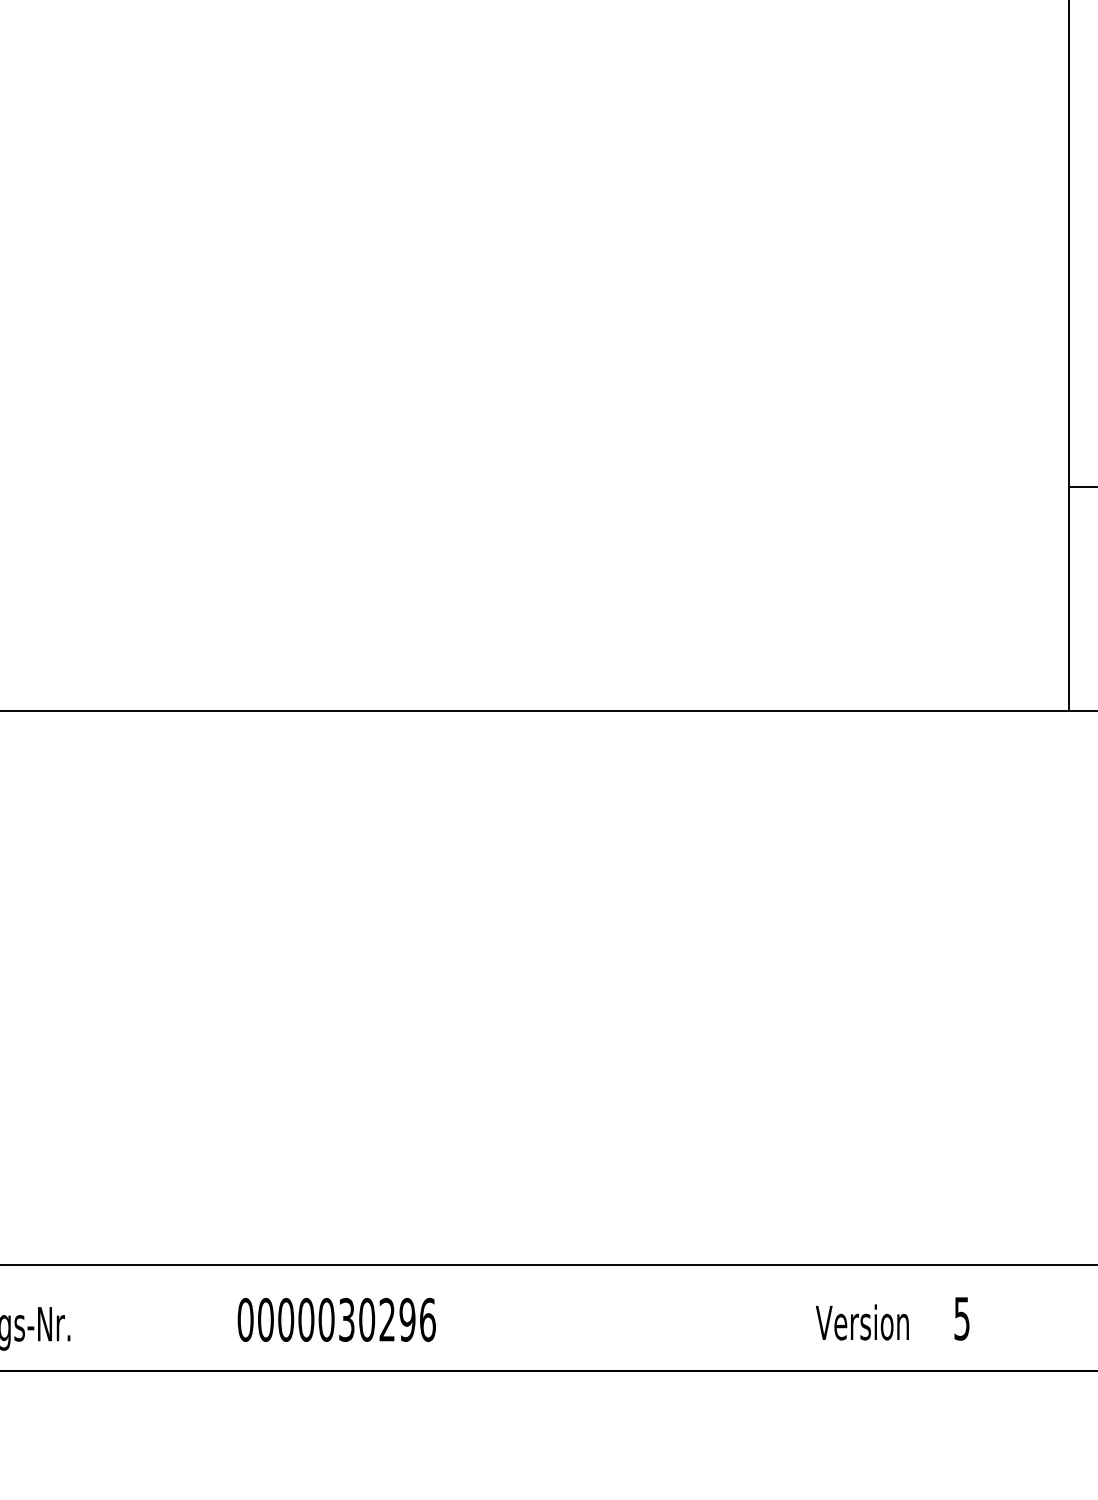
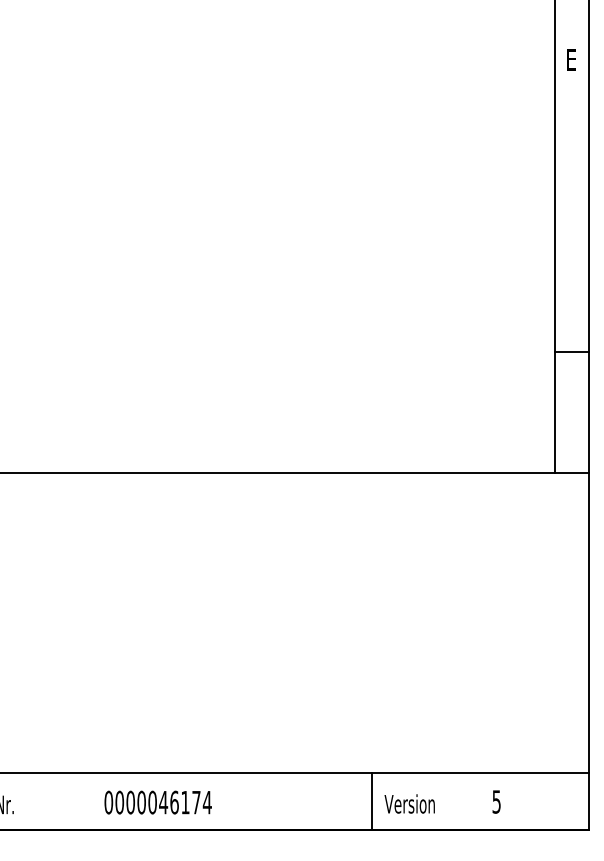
line: (732, 1317) -> (372, 801), added
text: (387, 1319) -> (185, 802), 0000030296 -> 0000046174
text: (861, 1321) -> (409, 803), moved

